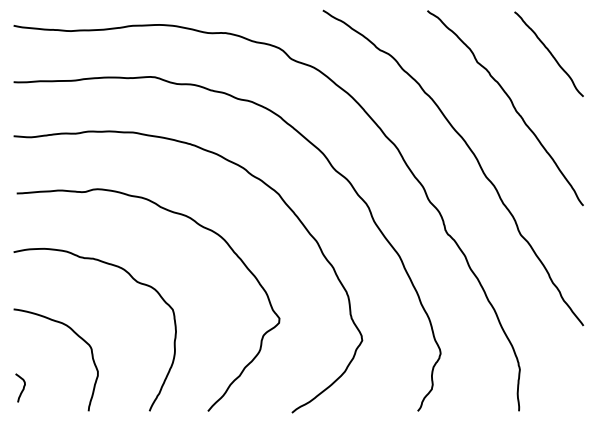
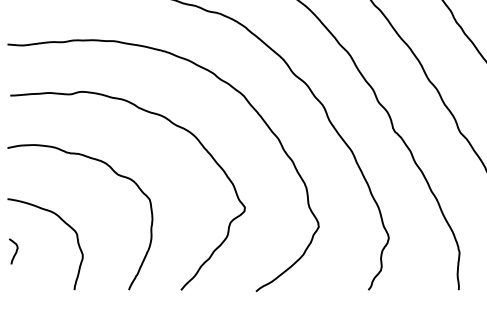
curve: (22, 388) -> (15, 251), moved

